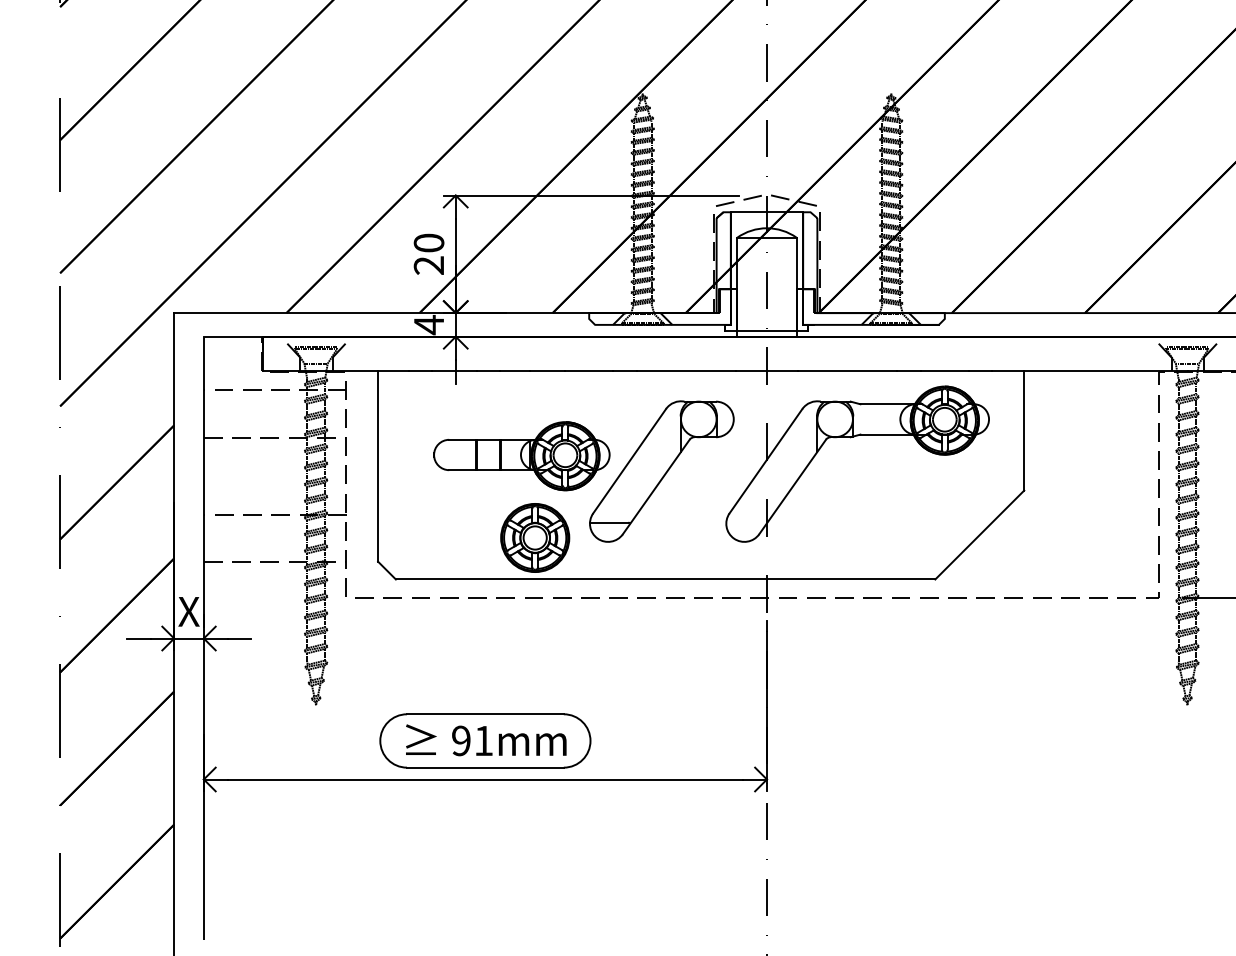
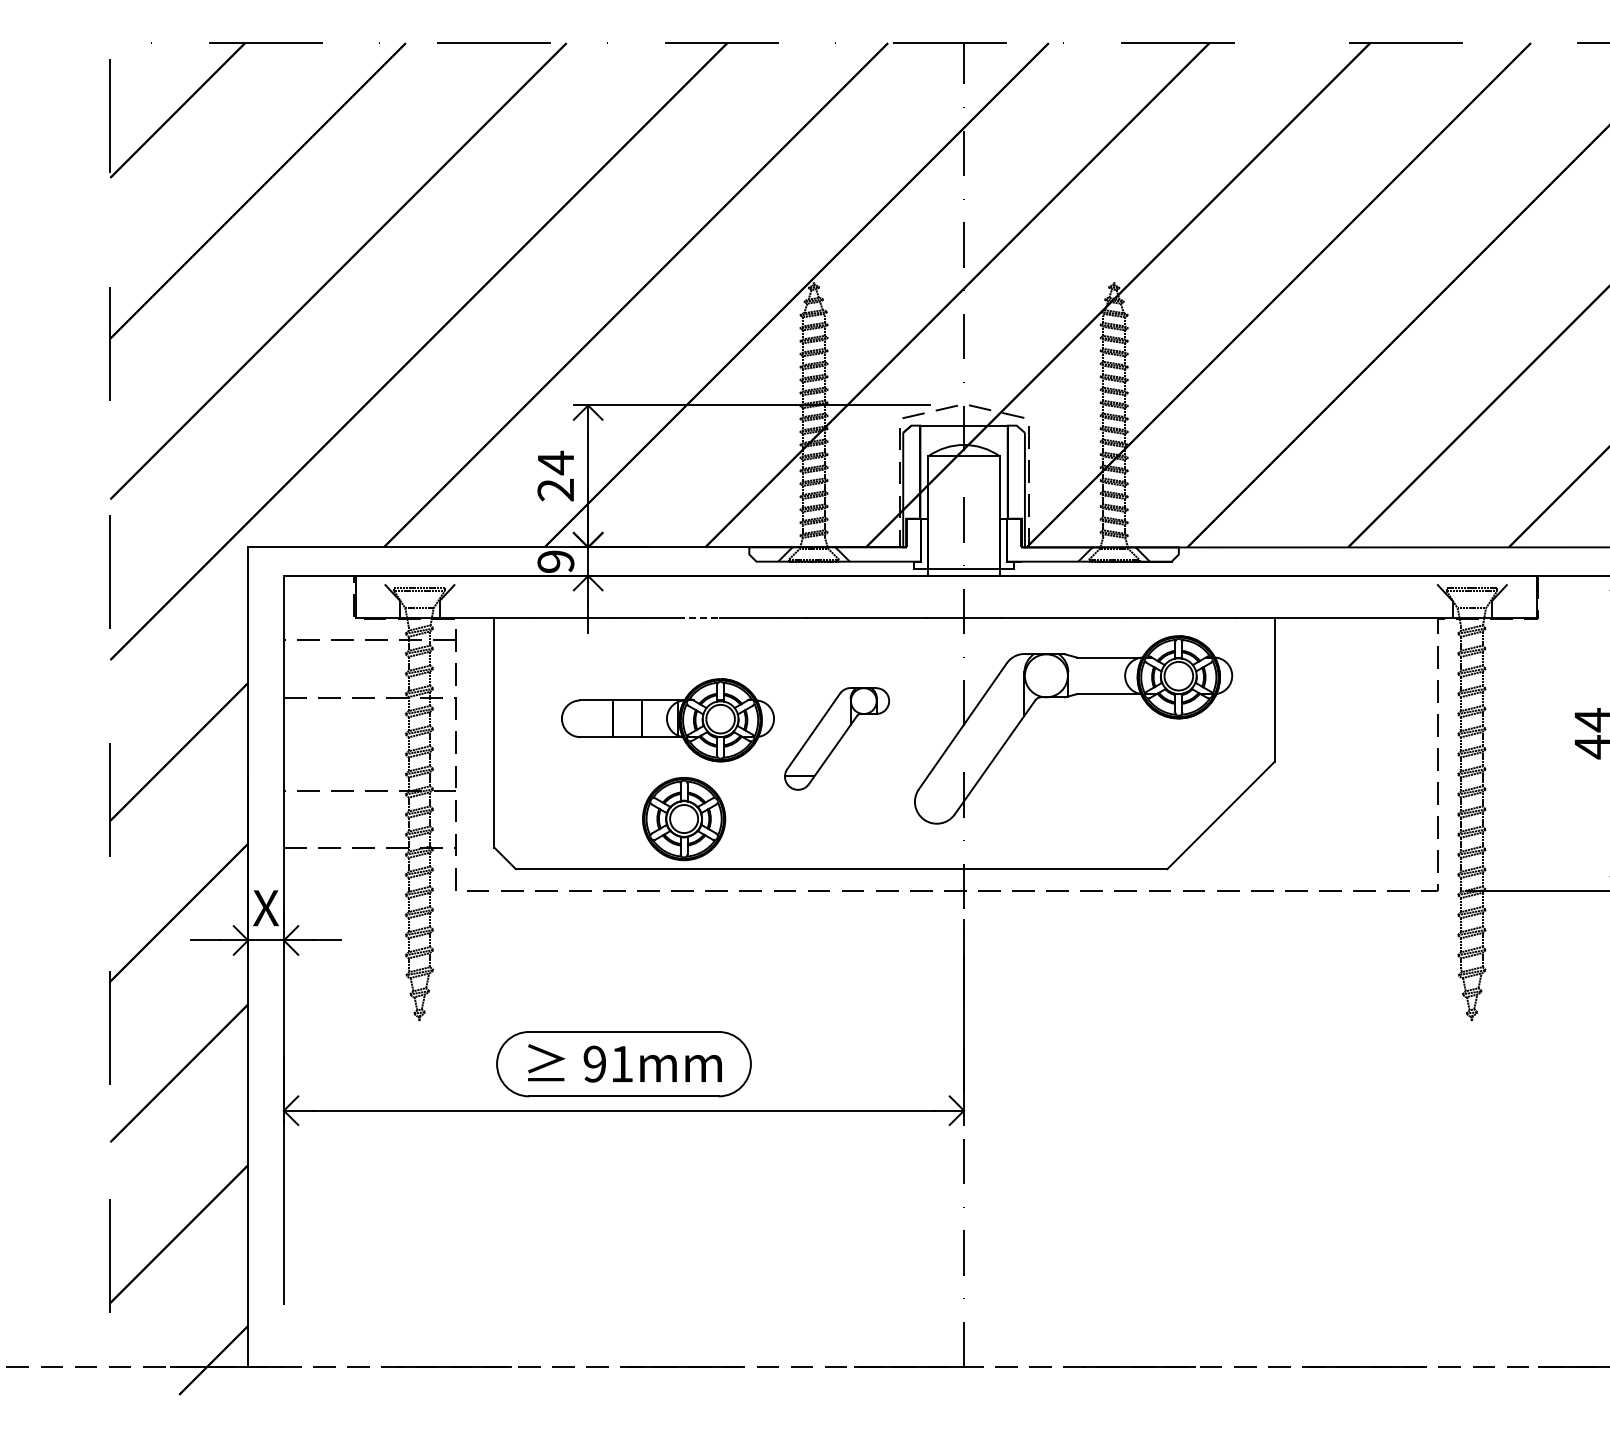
text: (428, 242) -> (555, 462), 20 -> 24
text: (428, 324) -> (555, 561), 4 -> 9
line: (547, 371) -> (699, 617), solid -> dashed
part: (661, 471) -> (836, 738), size x0.6

